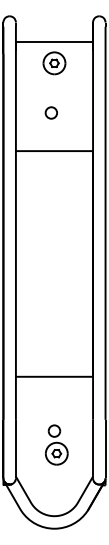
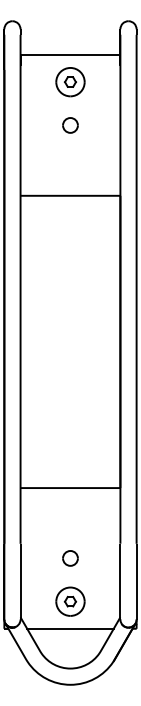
part: (51, 113) -> (70, 125), moved
part: (56, 453) -> (70, 601), moved
line: (54, 485) -> (70, 628), added

